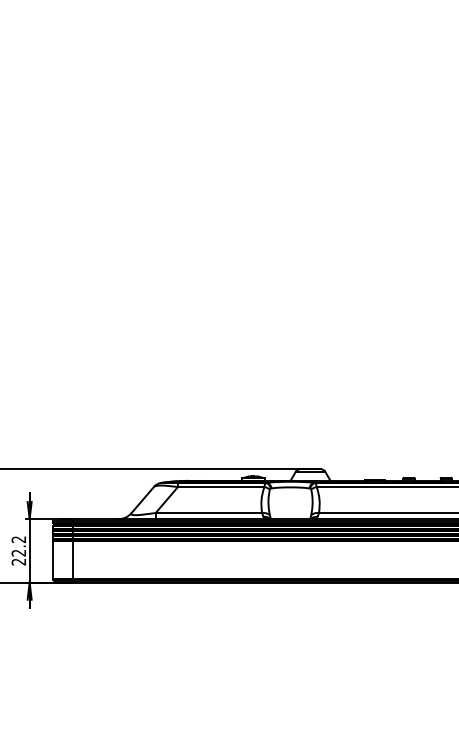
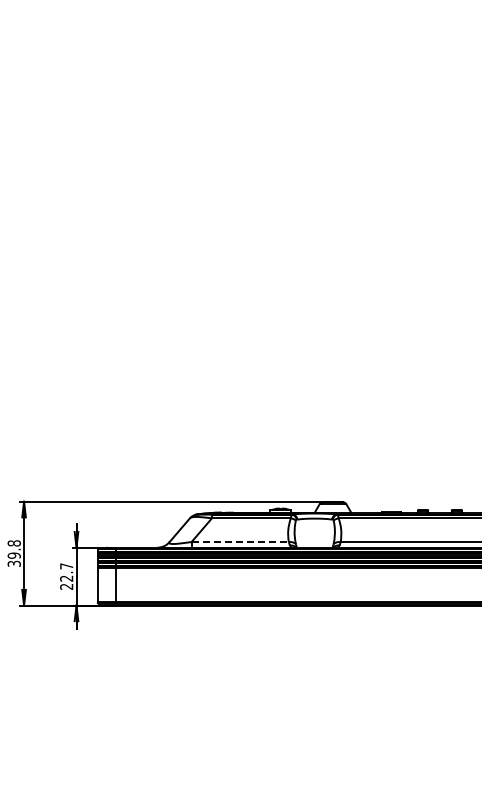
line: (209, 513) -> (240, 542), solid -> dashed
text: (18, 539) -> (66, 566), 22.2 -> 22.7

